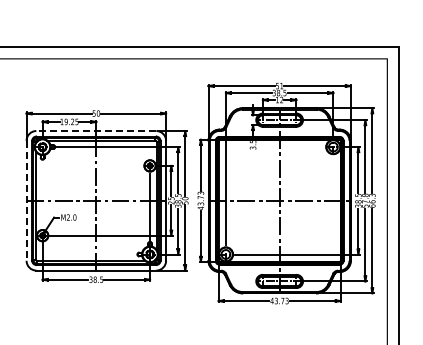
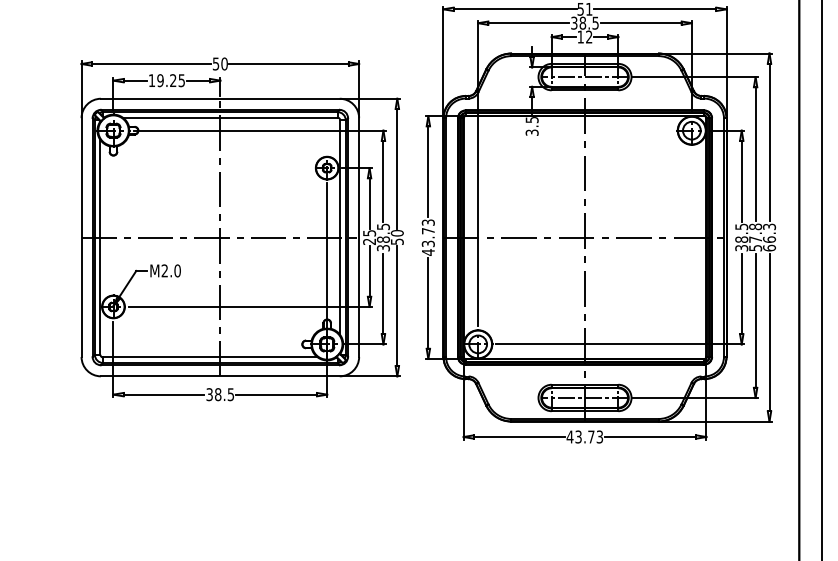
line: (95, 131) -> (218, 99), dashed -> solid
line: (26, 201) -> (81, 238), dashed -> solid

